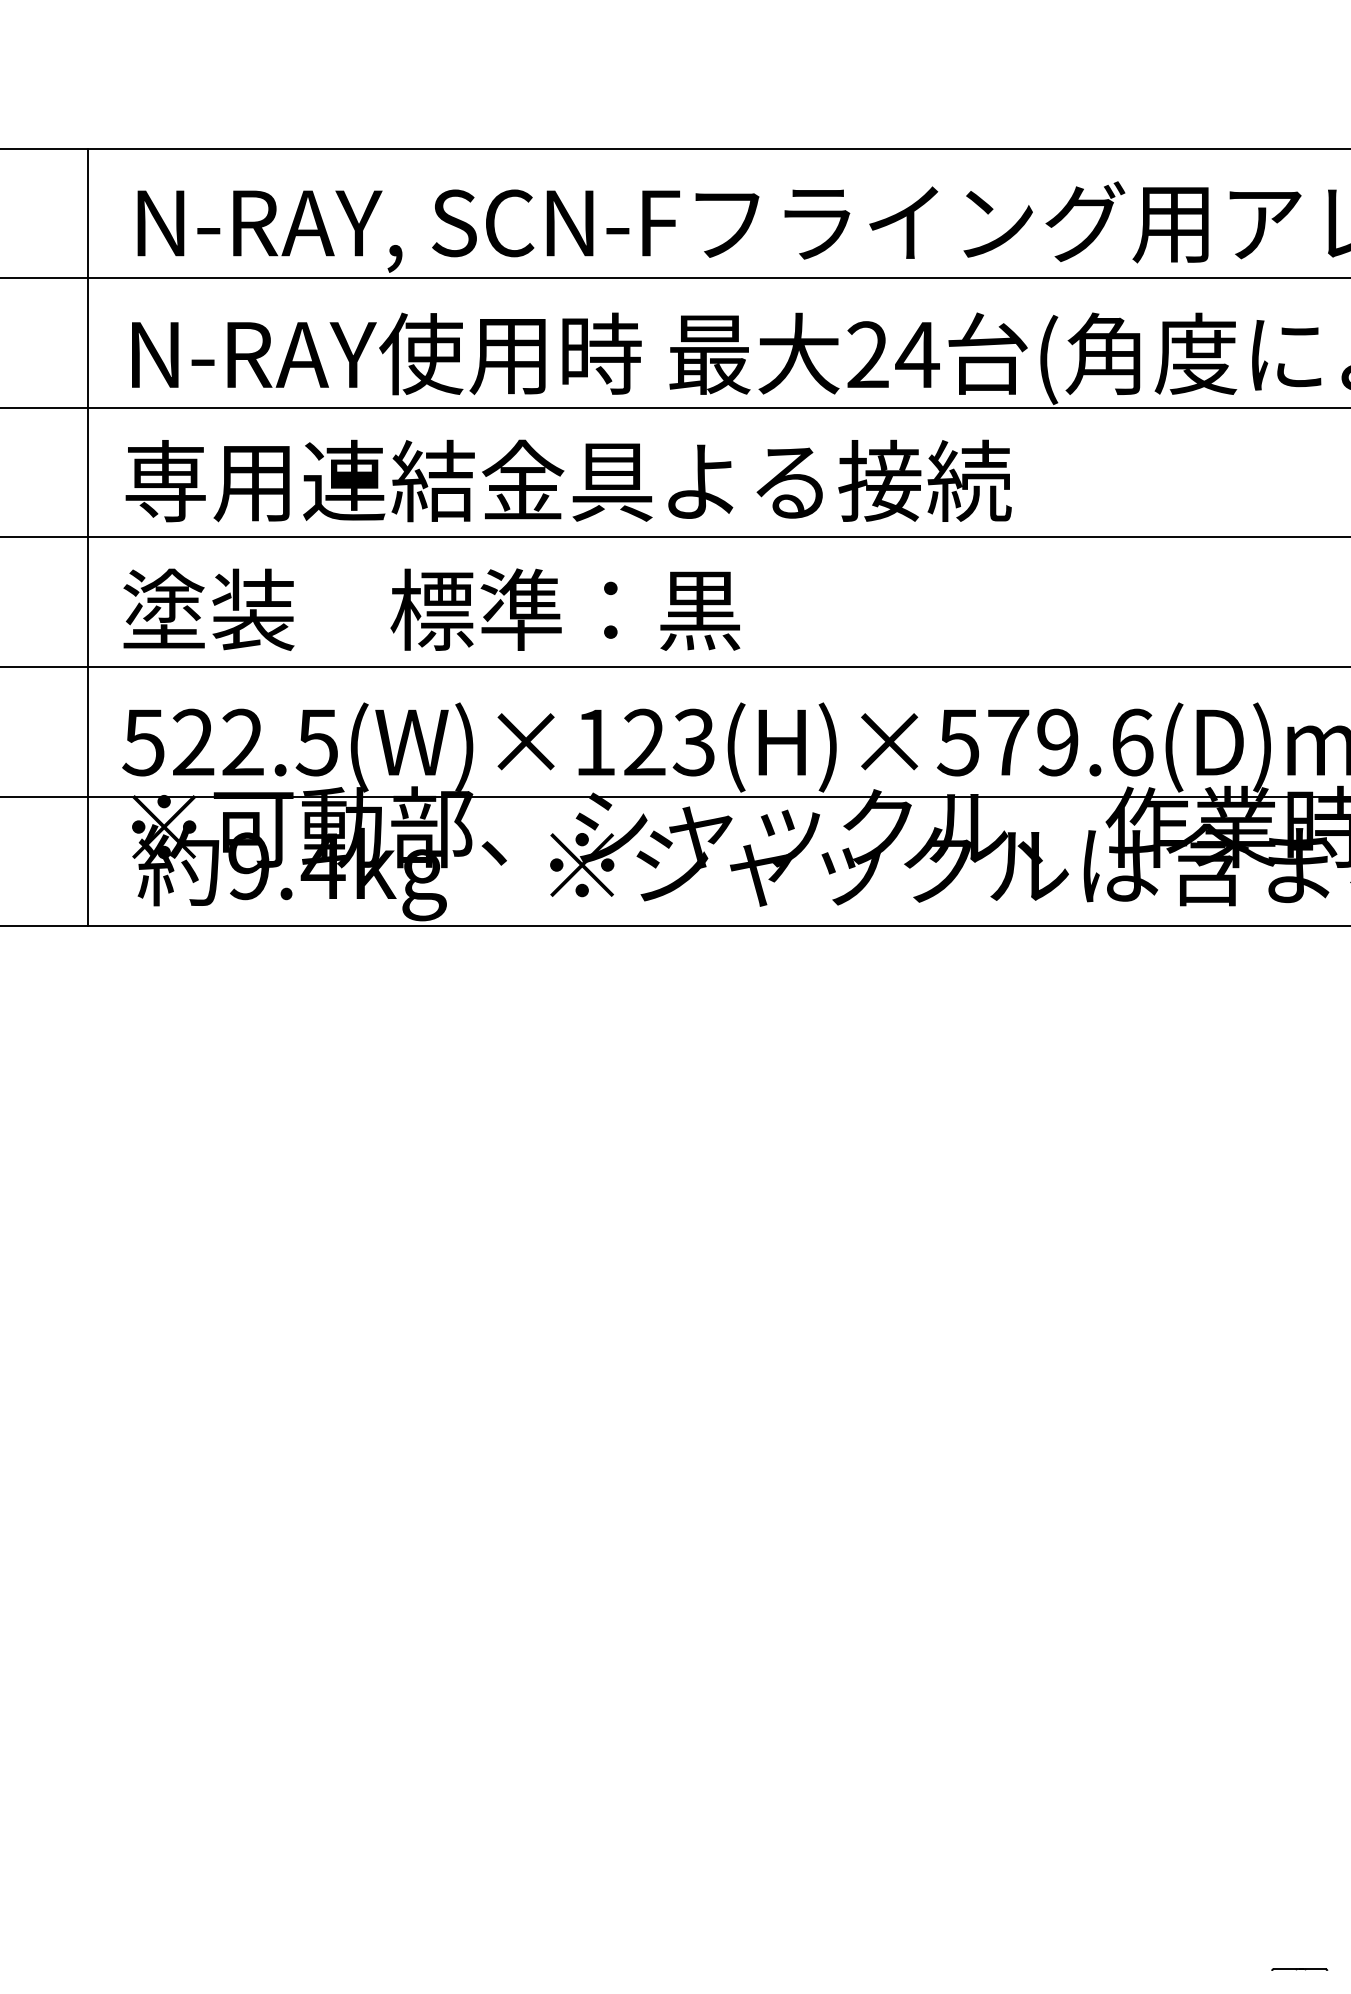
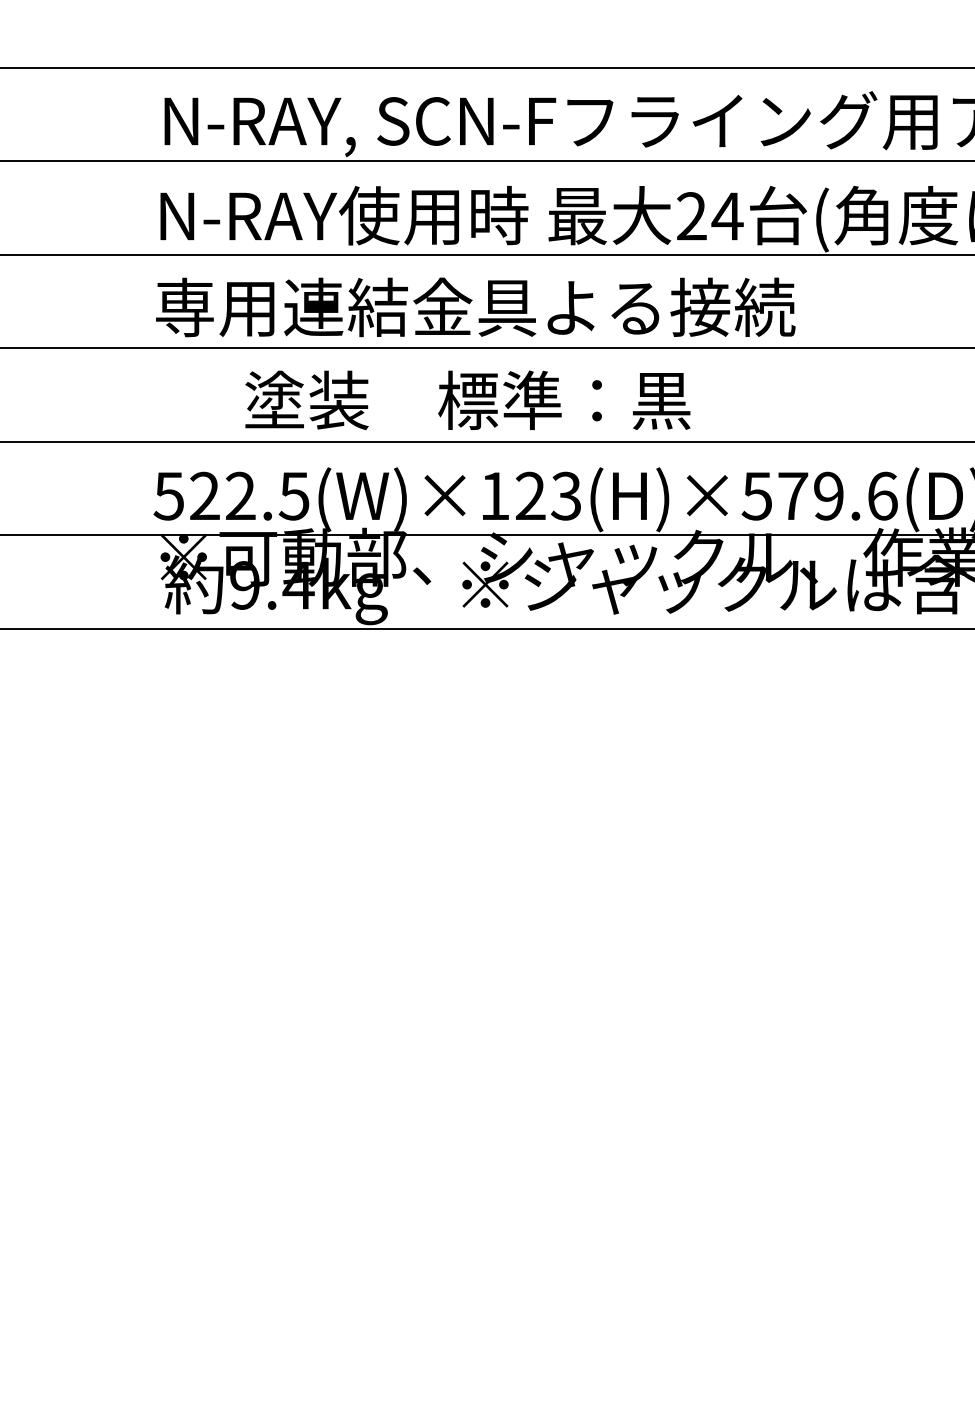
line: (87, 537) -> (128, 348), removed
text: (431, 609) -> (467, 400), moved

